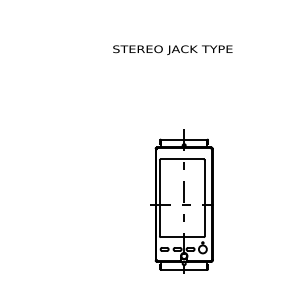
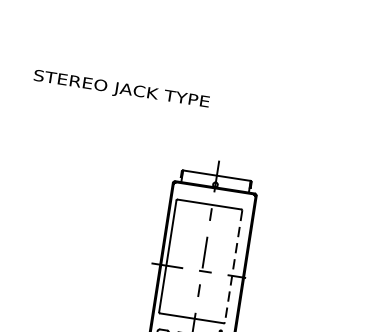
text: (172, 49) -> (121, 88), moved
line: (204, 198) -> (233, 266), solid -> dashed

